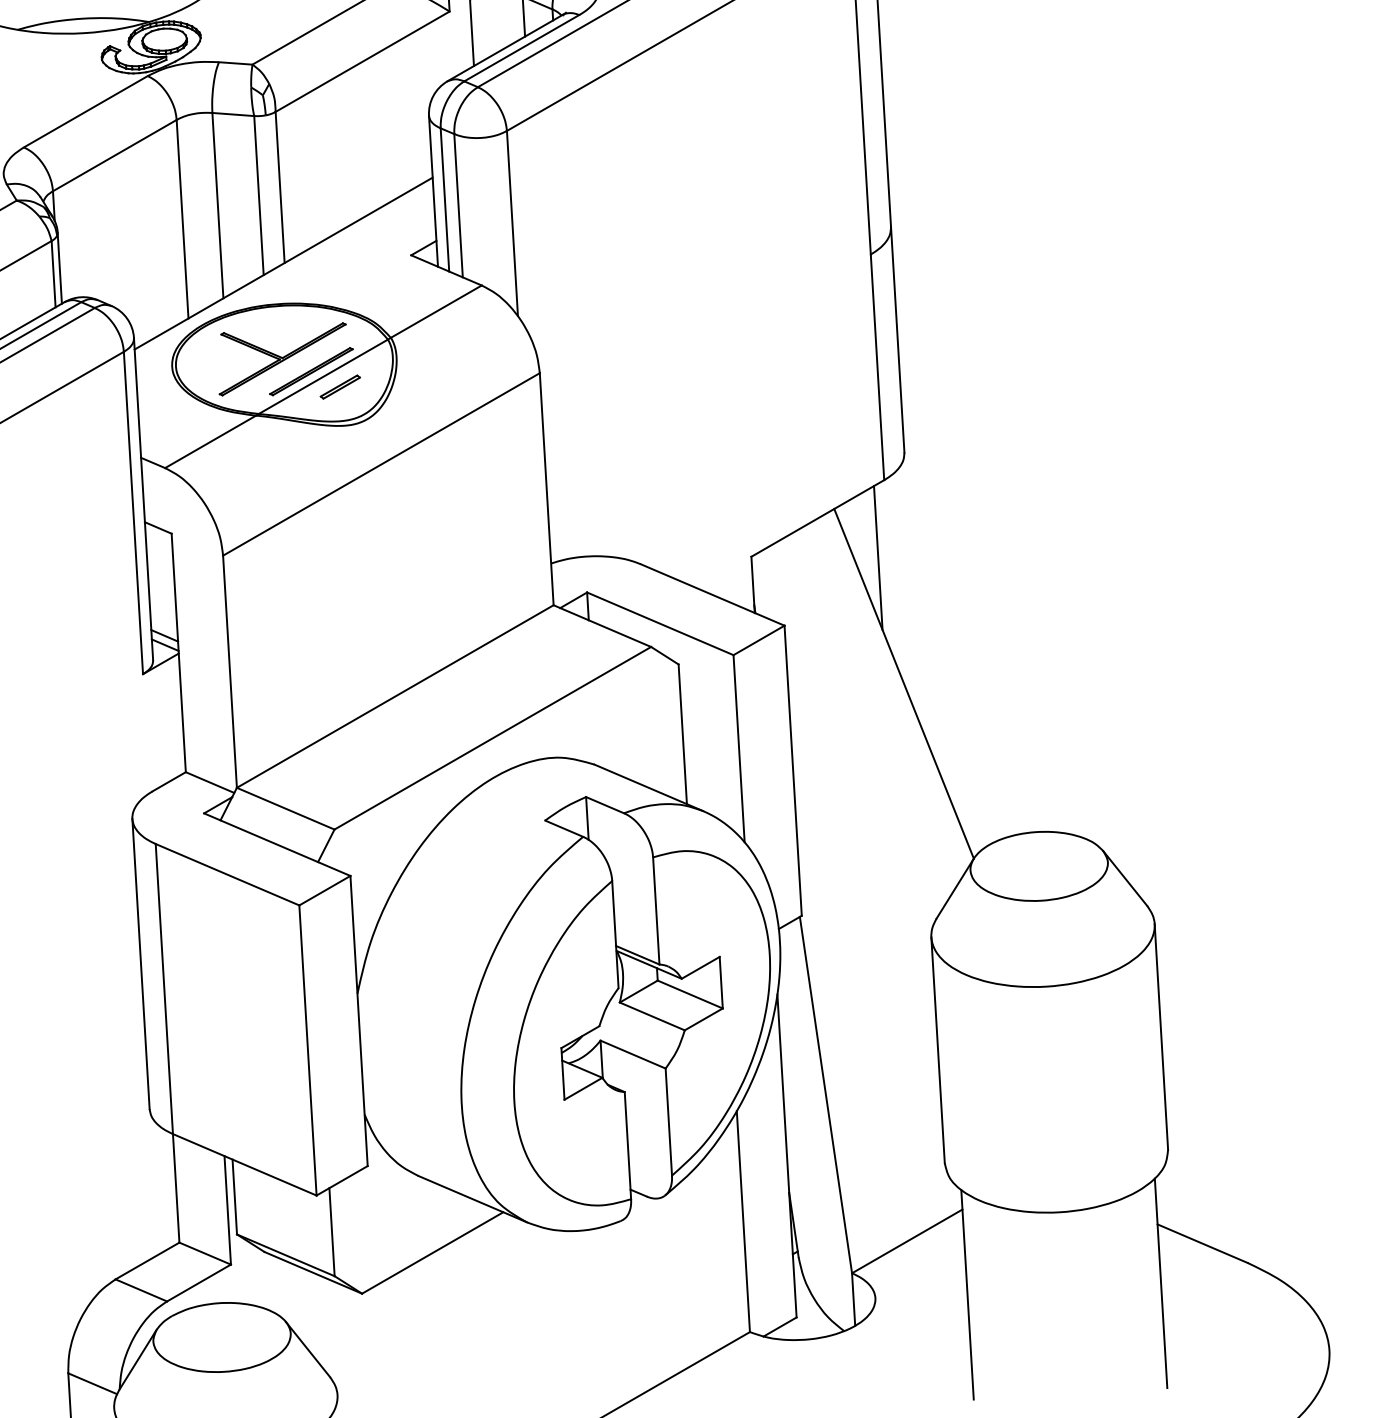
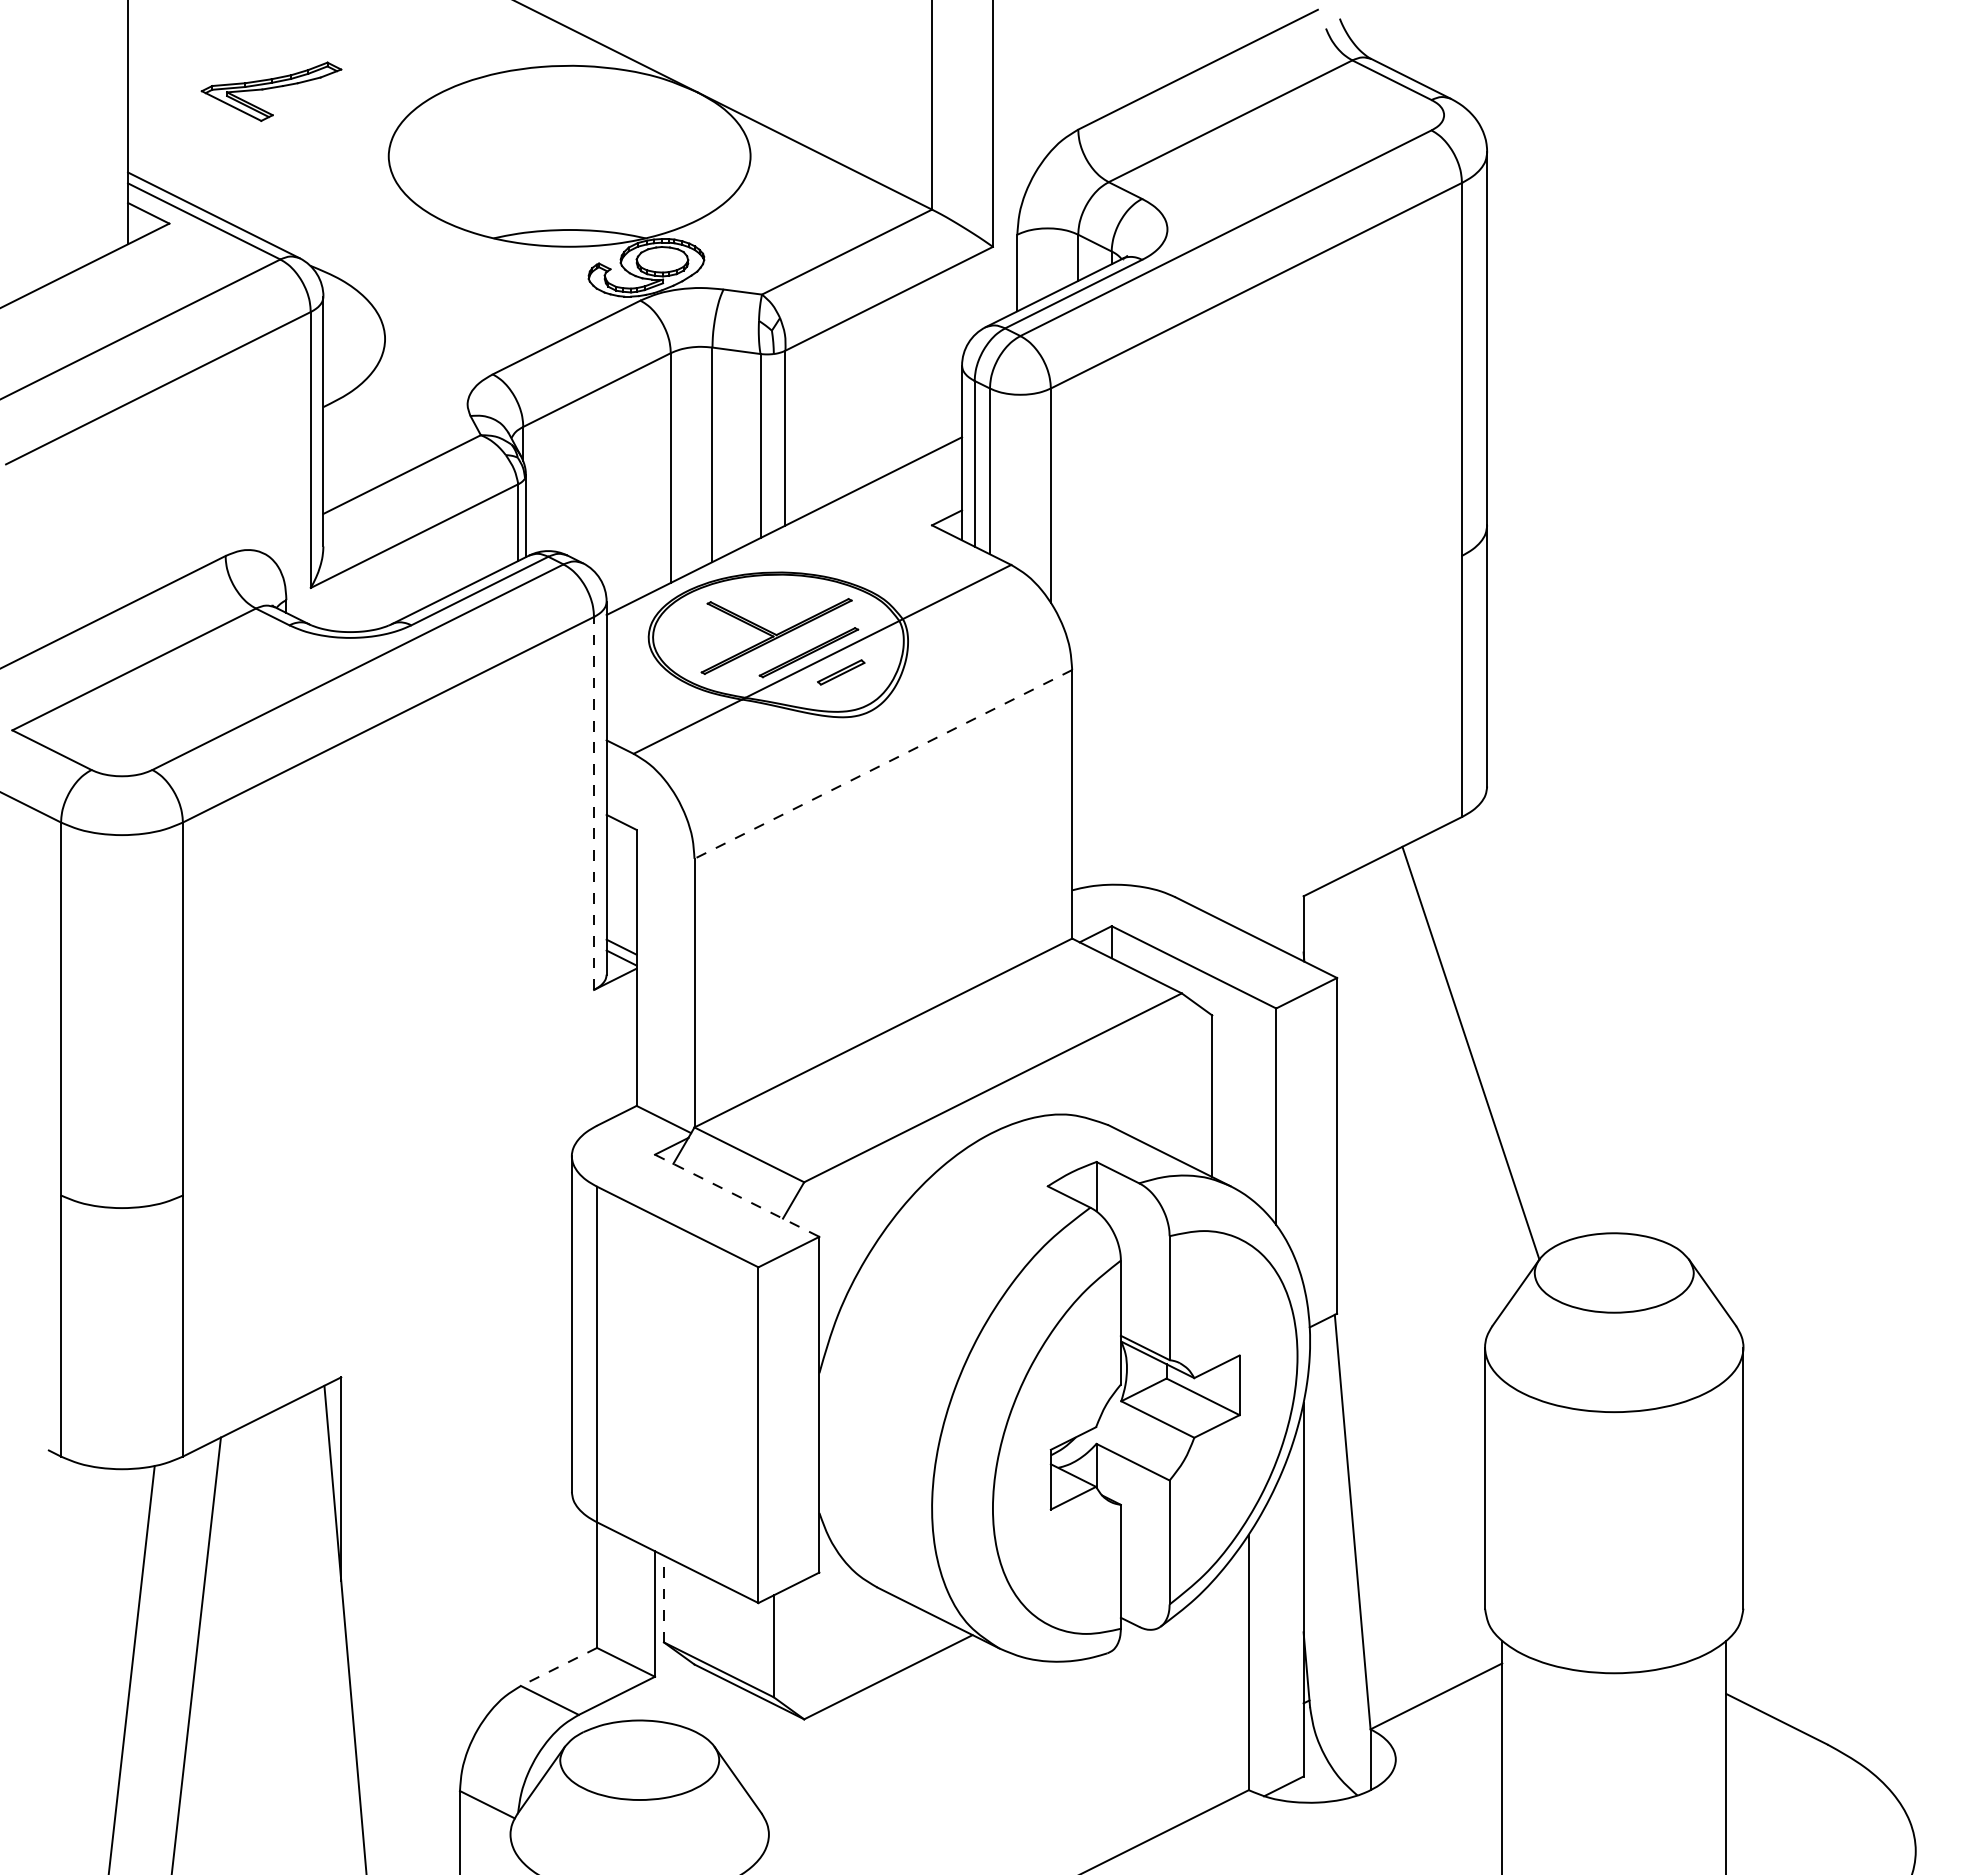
line: (380, 464) -> (882, 764), solid -> dashed
line: (133, 512) -> (594, 802), solid -> dashed
line: (878, 558) -> (1449, 906), removed
line: (277, 844) -> (737, 1195), solid -> dashed
line: (235, 1196) -> (664, 1598), solid -> dashed
line: (147, 1260) -> (558, 1666), solid -> dashed

